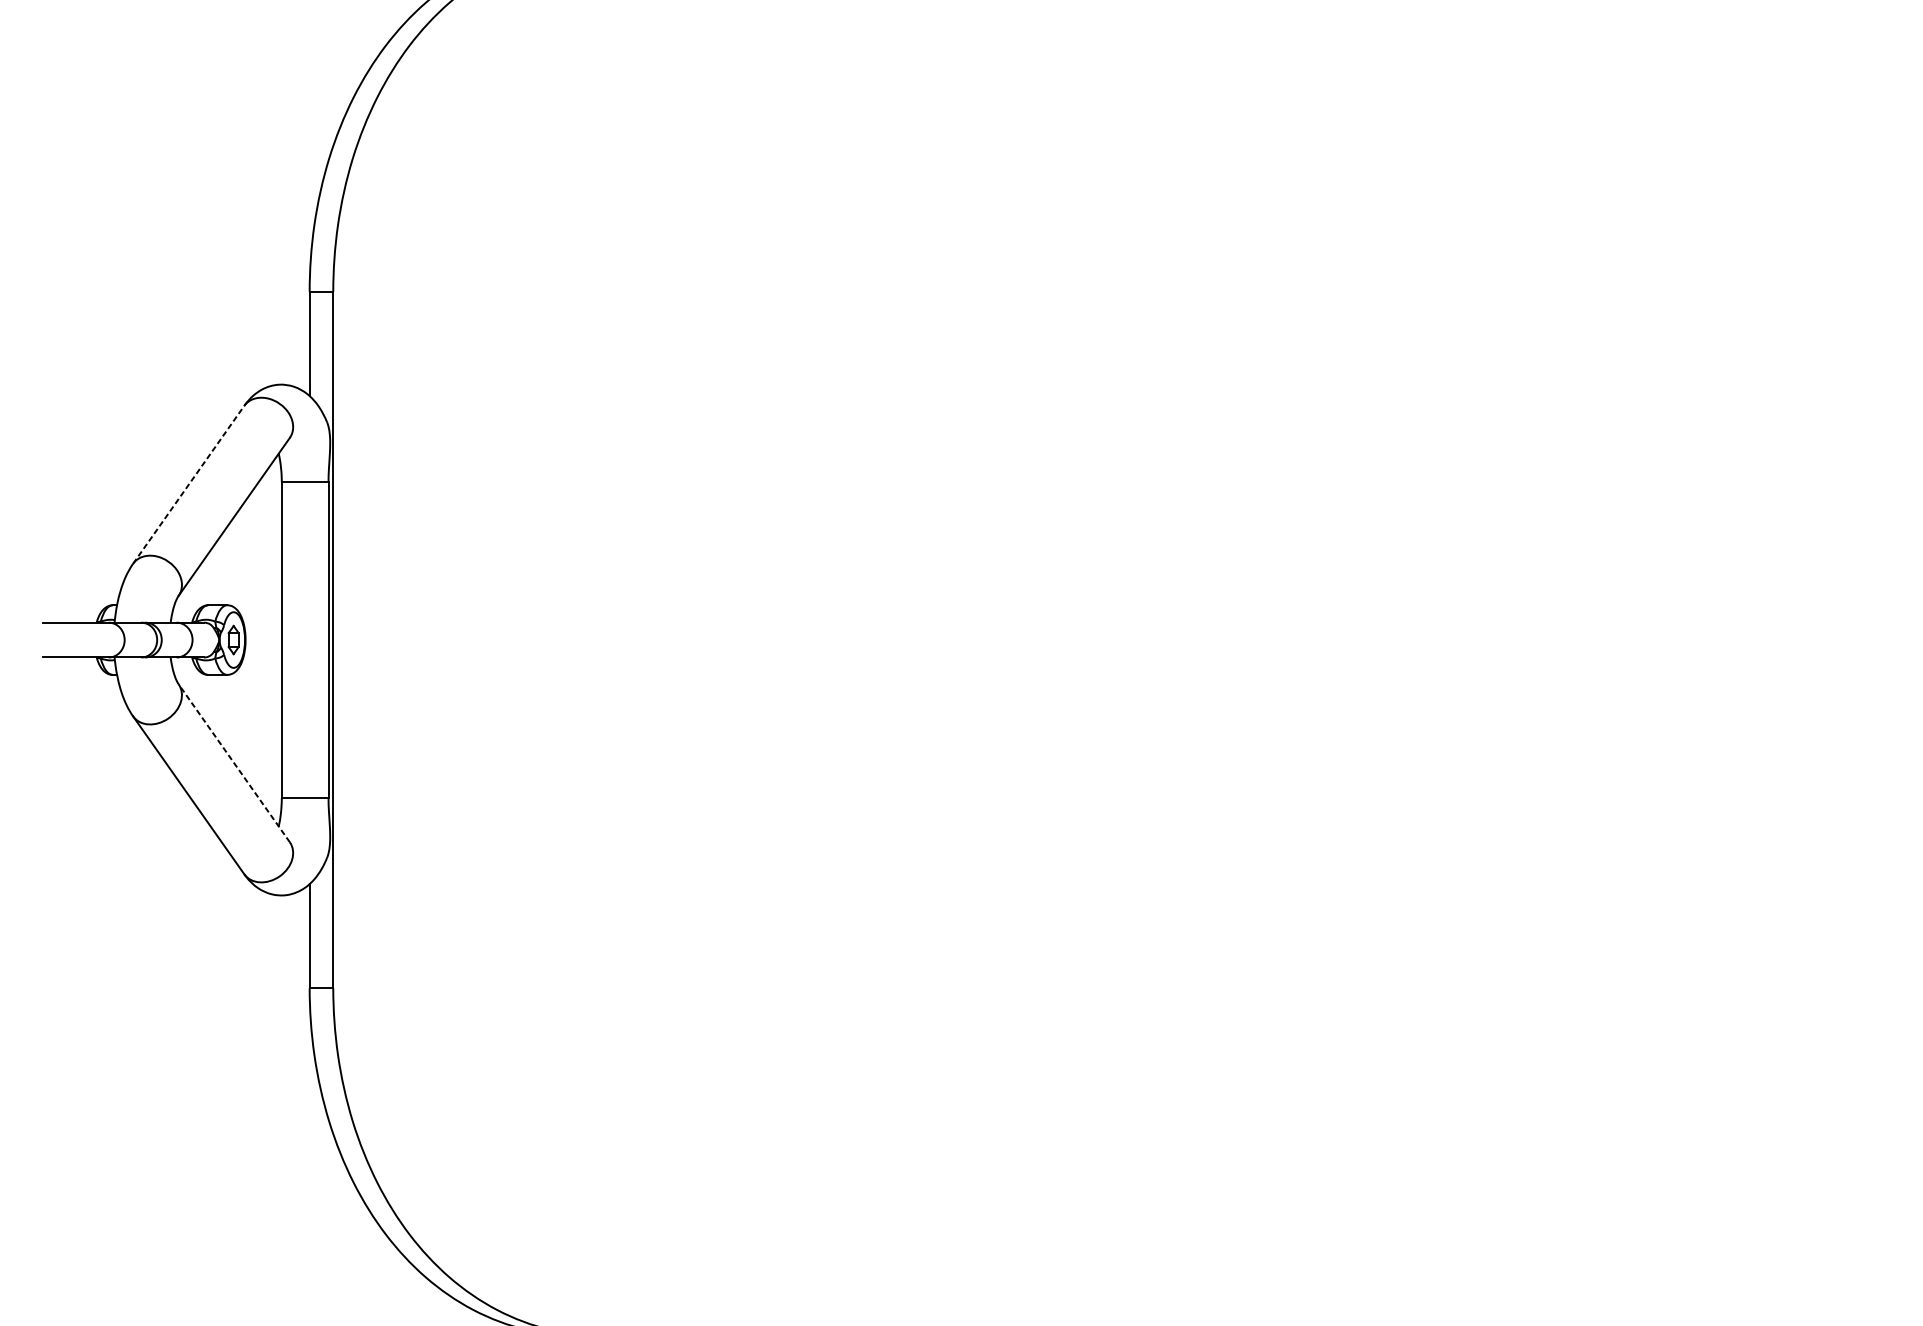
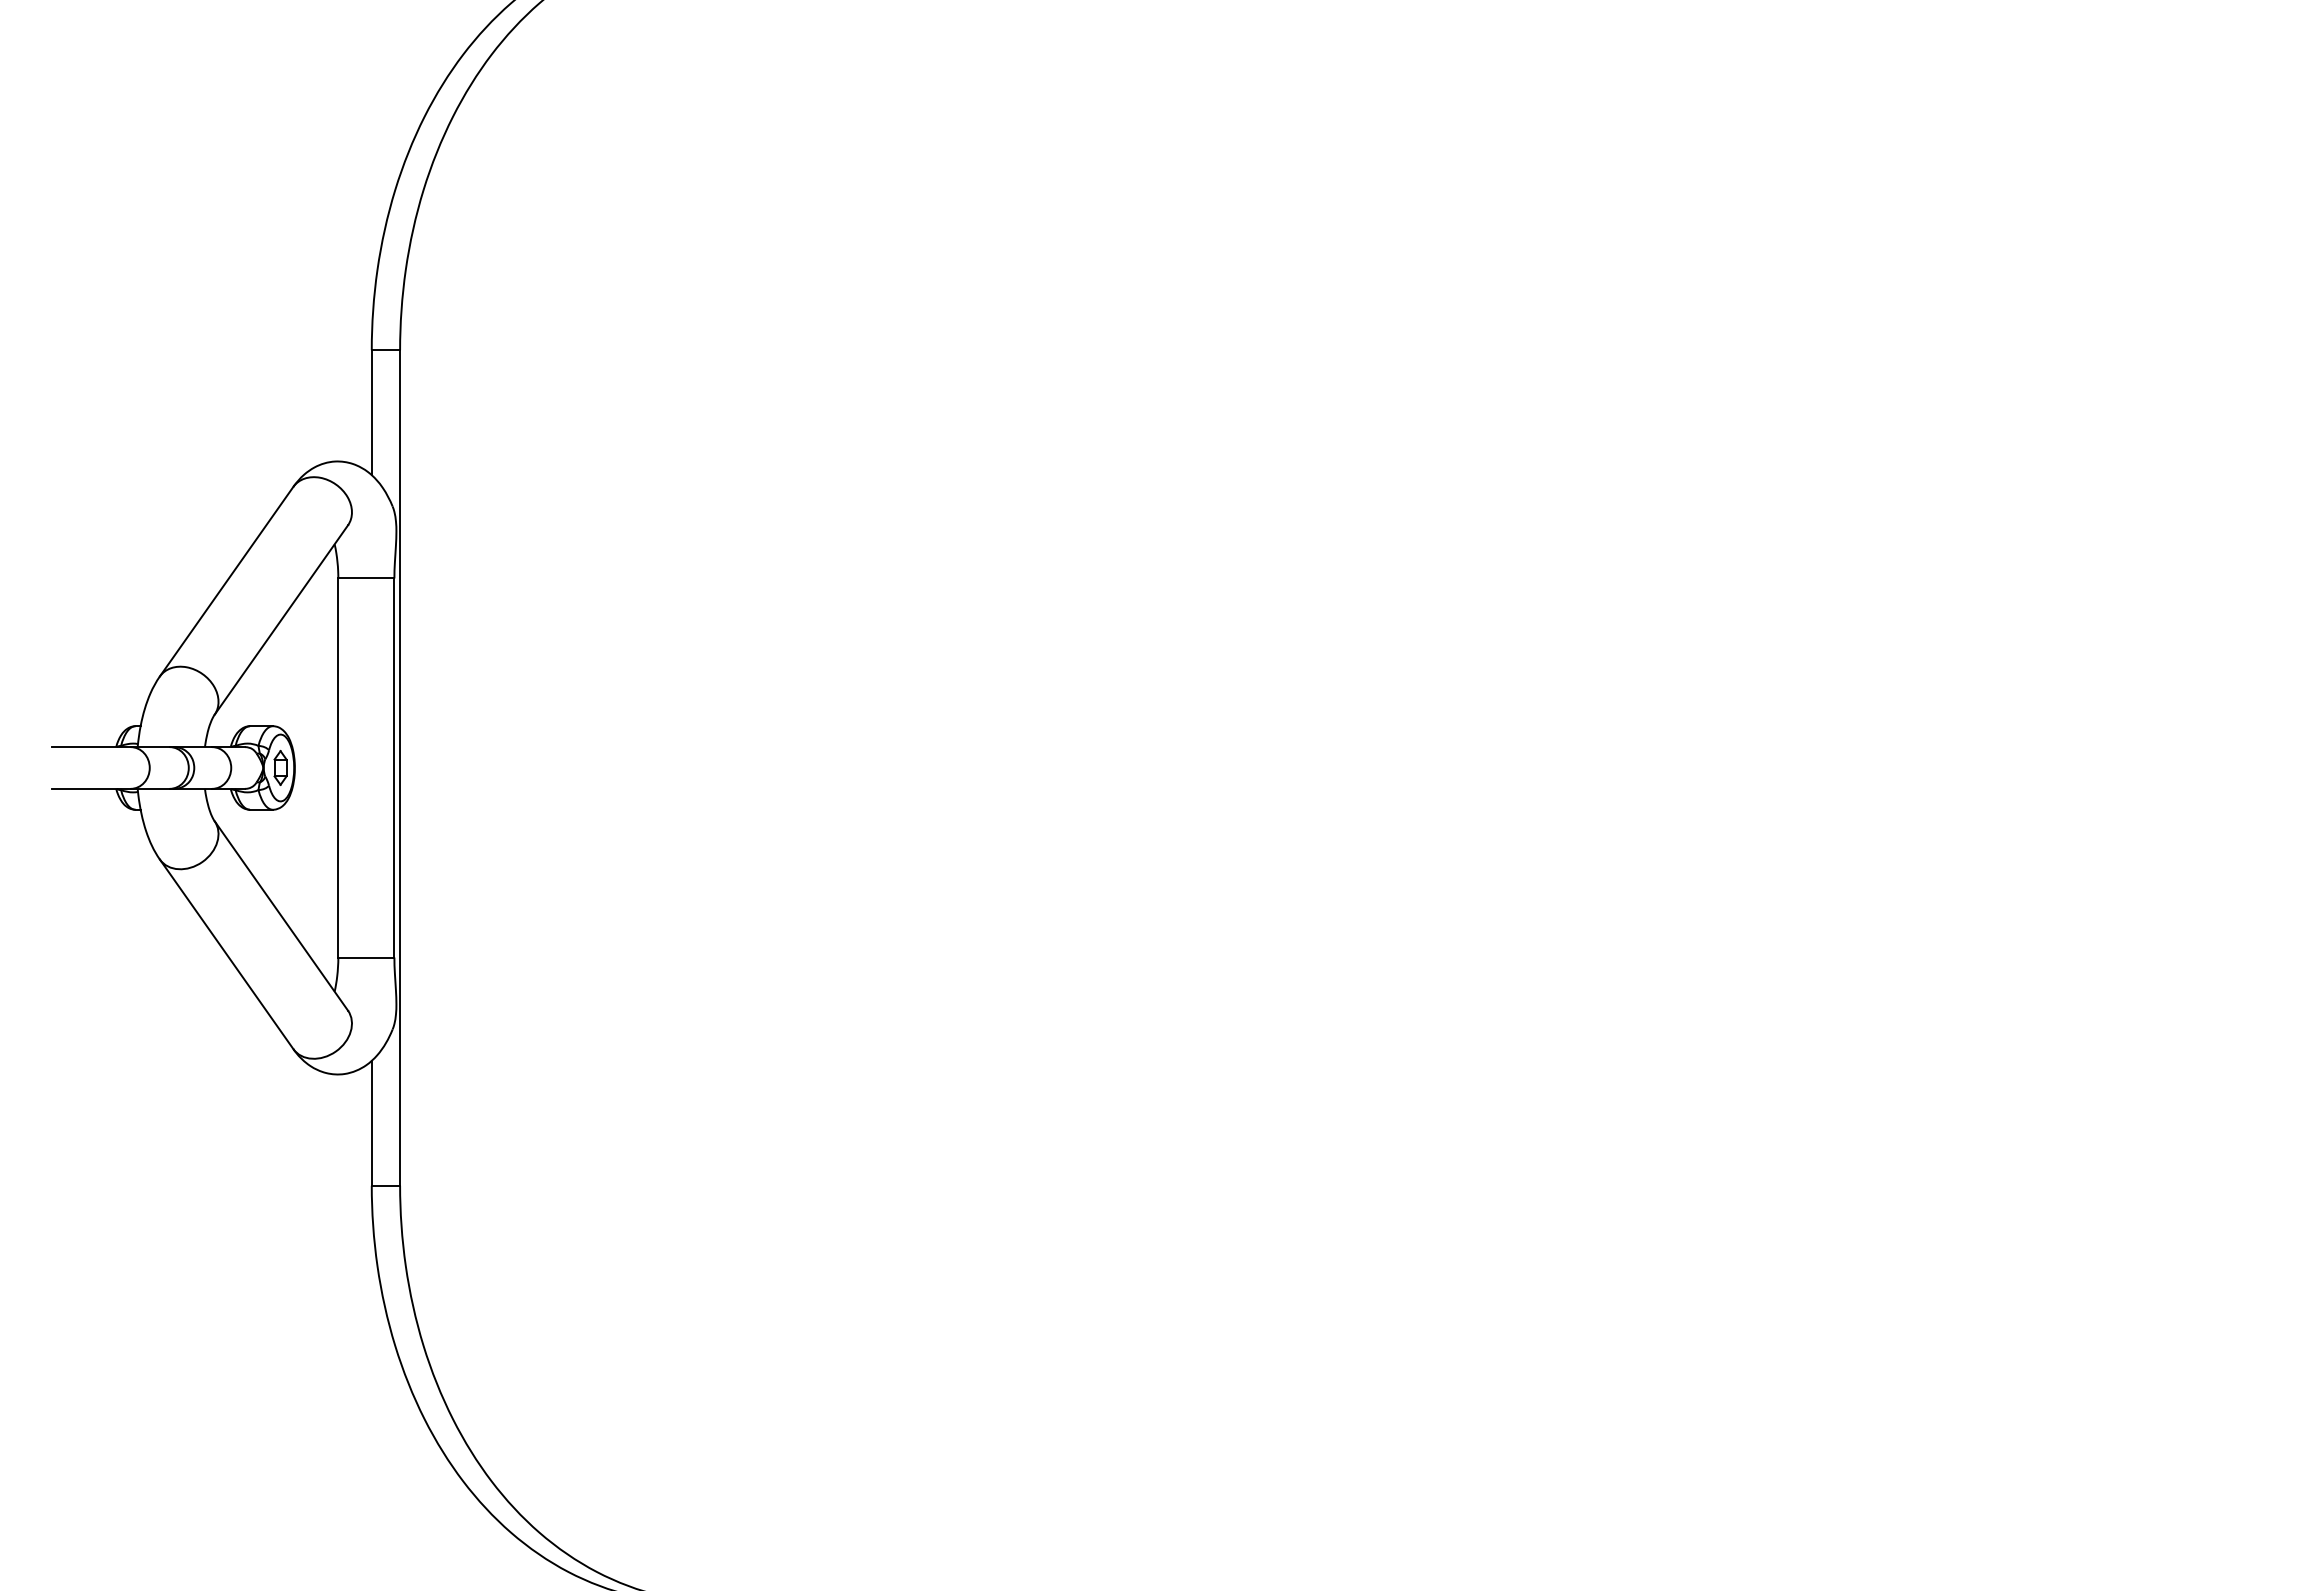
line: (188, 484) -> (226, 581), dashed -> solid
line: (234, 762) -> (281, 915), dashed -> solid

